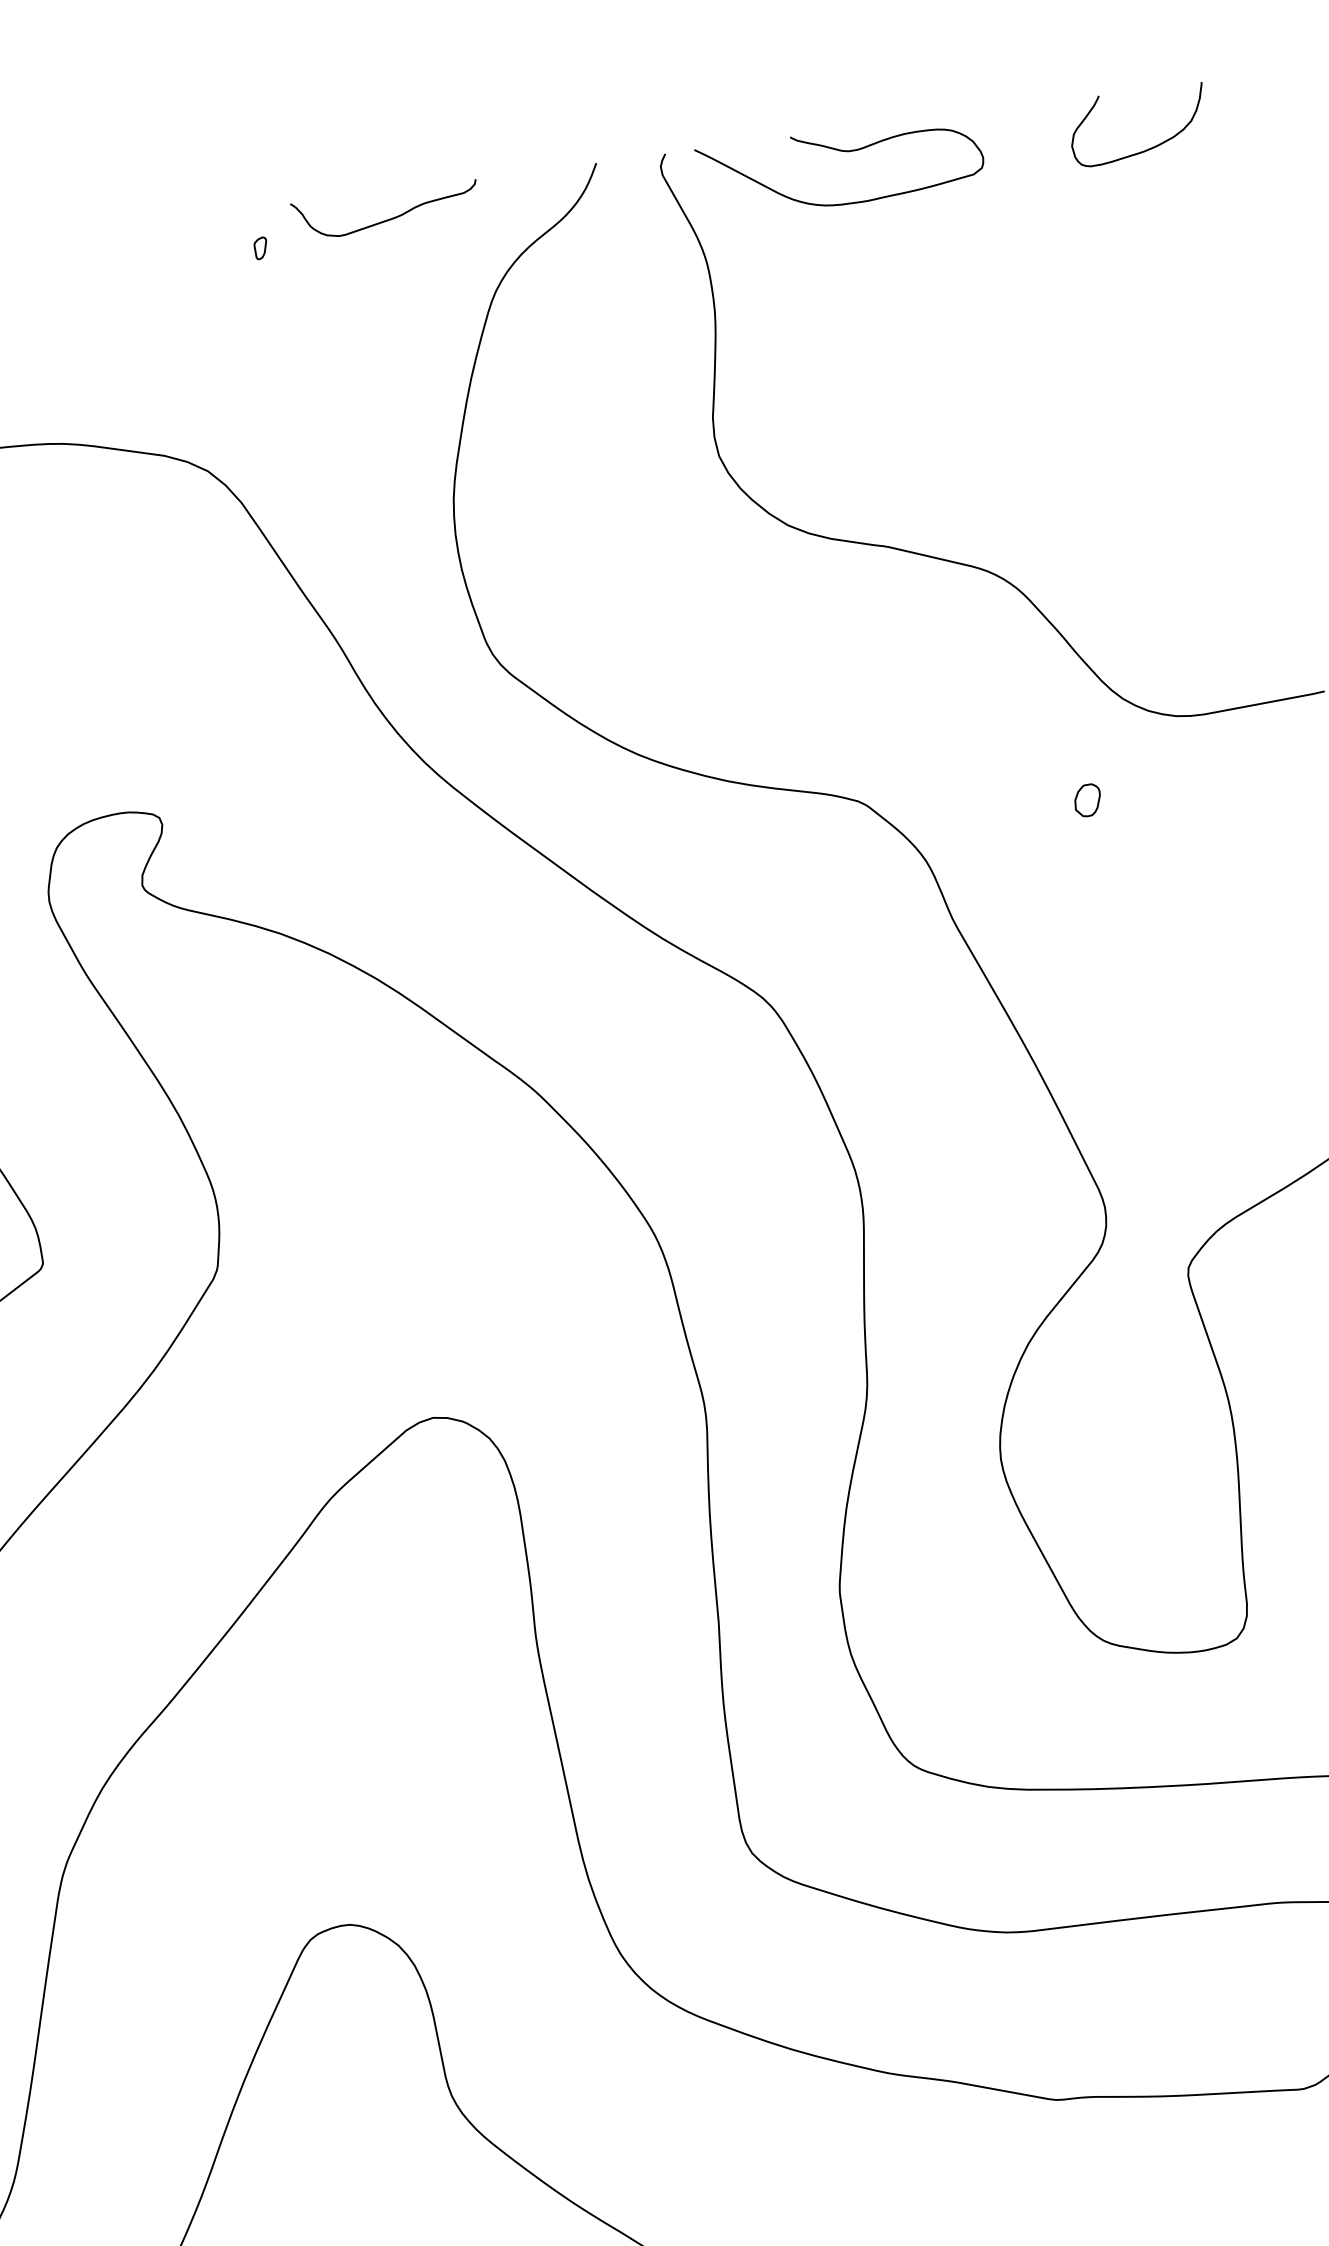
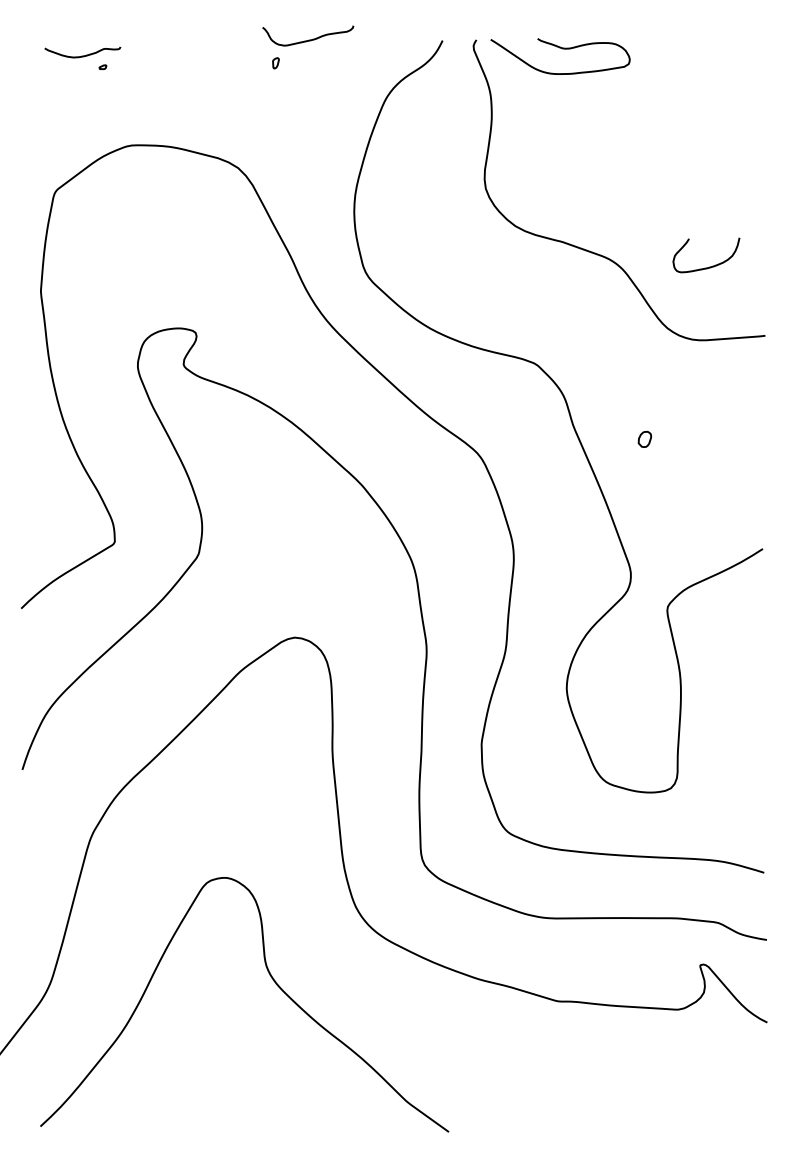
curve: (1147, 147) -> (709, 266), moved
curve: (386, 217) -> (308, 39), moved
part: (1086, 798) -> (644, 438), moved

